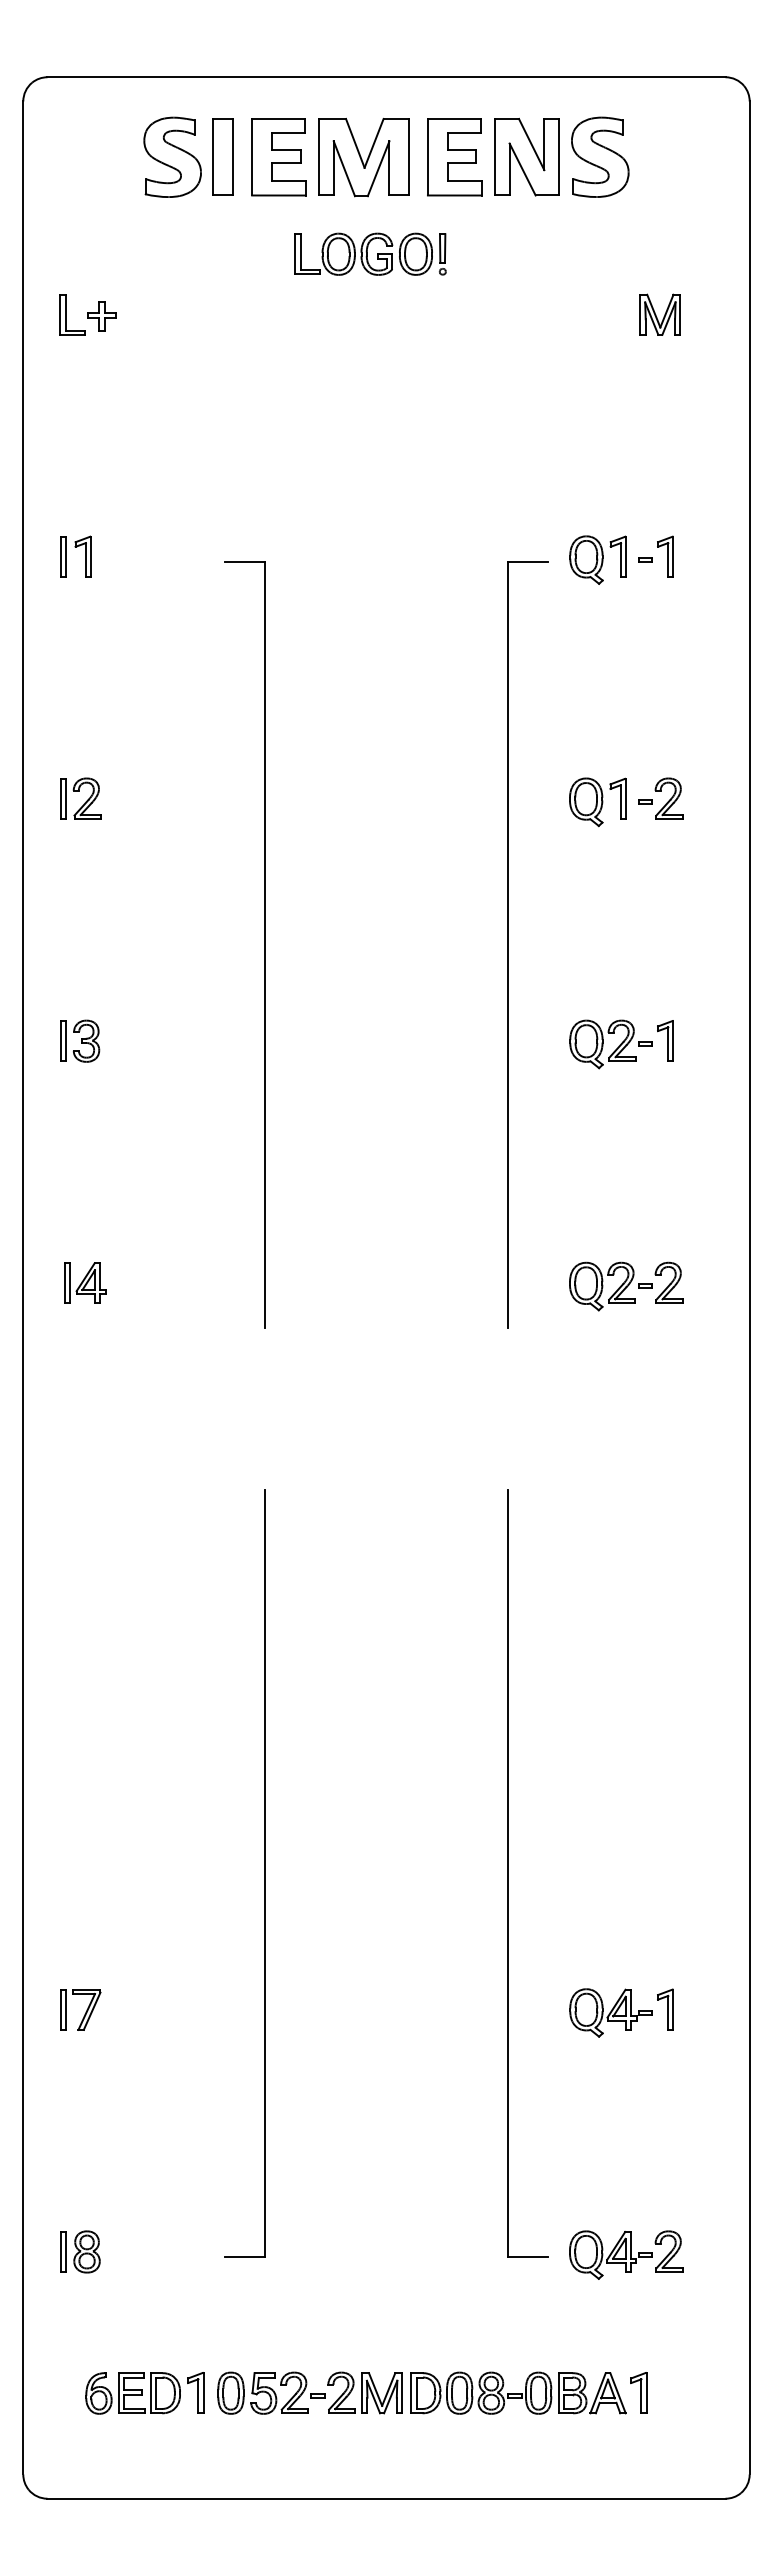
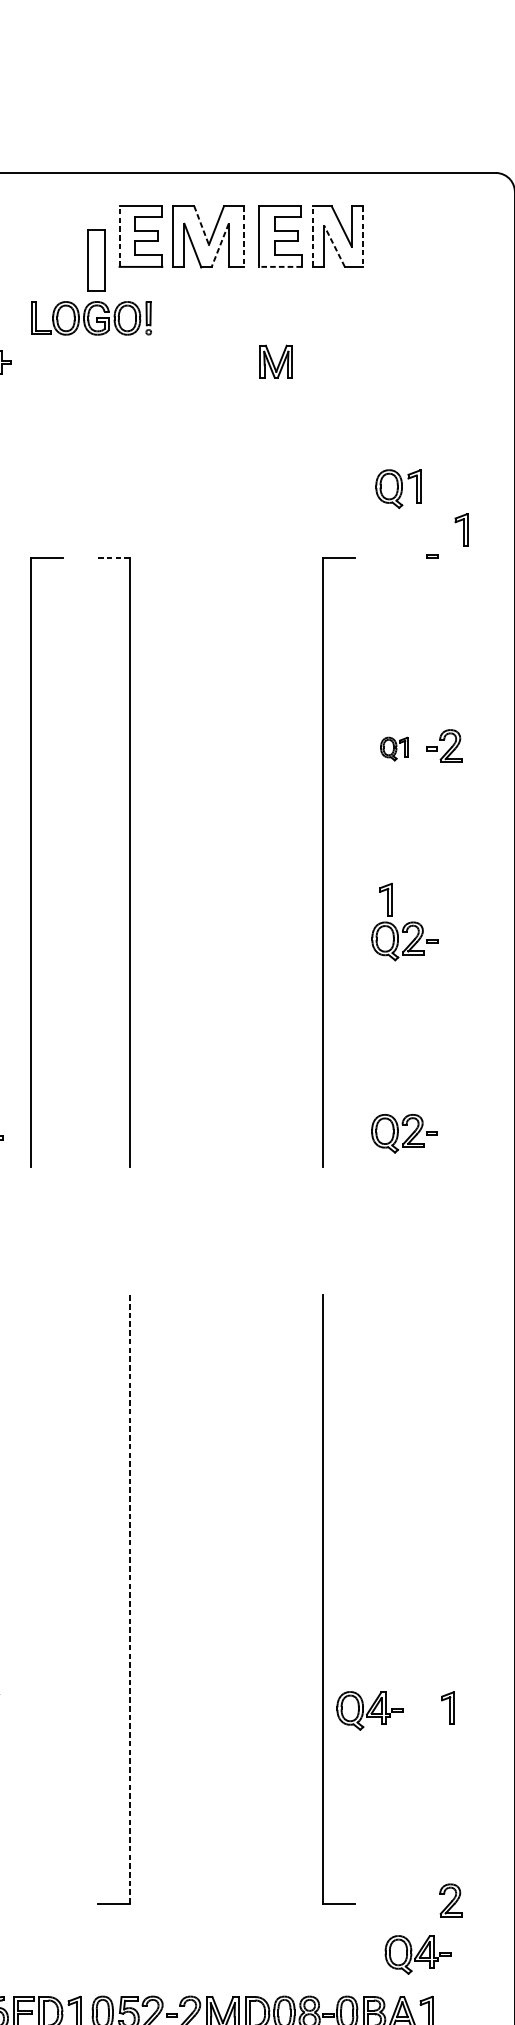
line: (355, 143) -> (201, 225), solid -> dashed
part: (172, 156) -> (56, 235), removed
part: (222, 156) -> (96, 259), moved
line: (252, 156) -> (119, 235), solid -> dashed
line: (495, 156) -> (312, 235), solid -> dashed
part: (600, 156) -> (396, 235), removed
line: (408, 157) -> (243, 236), solid -> dashed
line: (558, 157) -> (363, 236), solid -> dashed
line: (378, 168) -> (220, 245), solid -> dashed
line: (522, 169) -> (334, 246), solid -> dashed
line: (454, 195) -> (280, 266), solid -> dashed
part: (370, 253) -> (91, 317), moved
part: (659, 314) -> (275, 361), moved
part: (665, 556) -> (461, 529), moved
part: (597, 559) -> (397, 488), moved
line: (245, 561) -> (114, 557), solid -> dashed
part: (597, 802) -> (394, 749), size x0.6
part: (141, 944) -> (31, 861), added
part: (665, 1040) -> (386, 899), moved
part: (668, 1282) -> (450, 1130), removed
line: (265, 1873) -> (130, 1600), solid -> dashed
part: (610, 2012) -> (369, 1710), moved
part: (610, 2254) -> (417, 1954), moved

